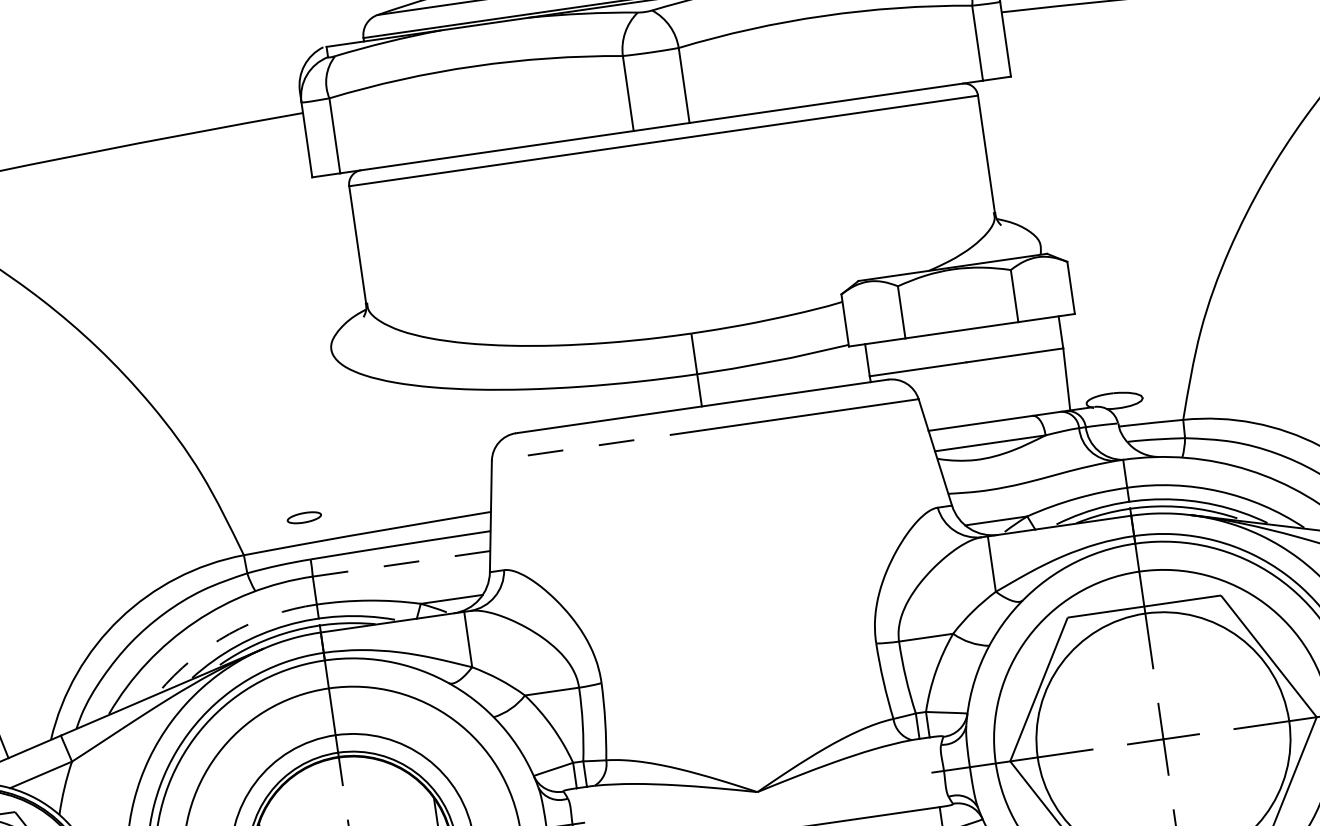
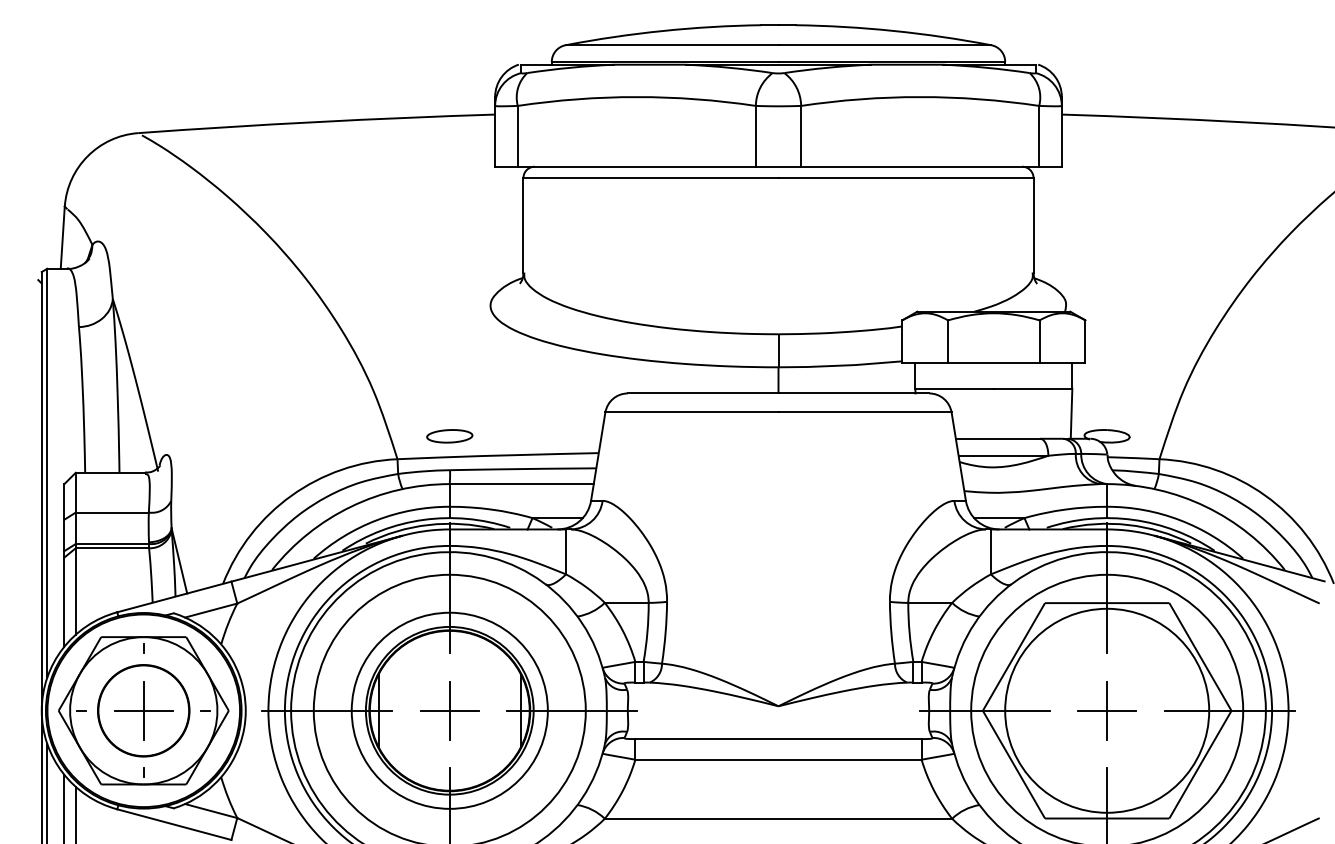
line: (598, 445) -> (691, 412), dashed -> solid
part: (303, 517) -> (449, 436), size x1.67
line: (402, 564) -> (522, 484), dashed -> solid
arc: (228, 634) -> (376, 520), dashed -> solid

